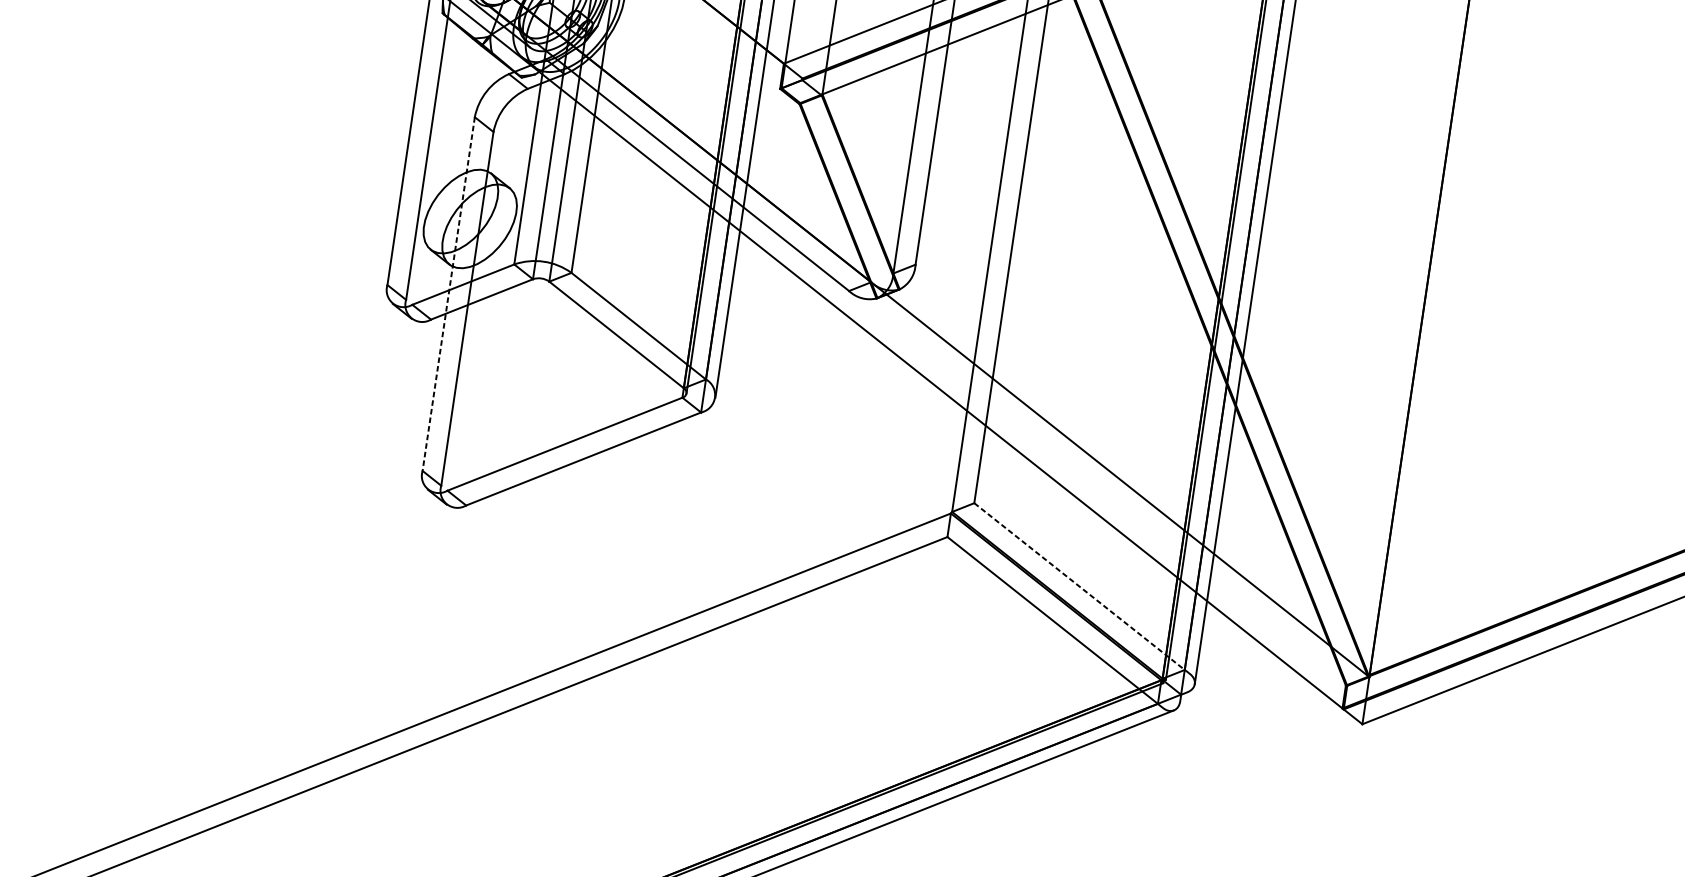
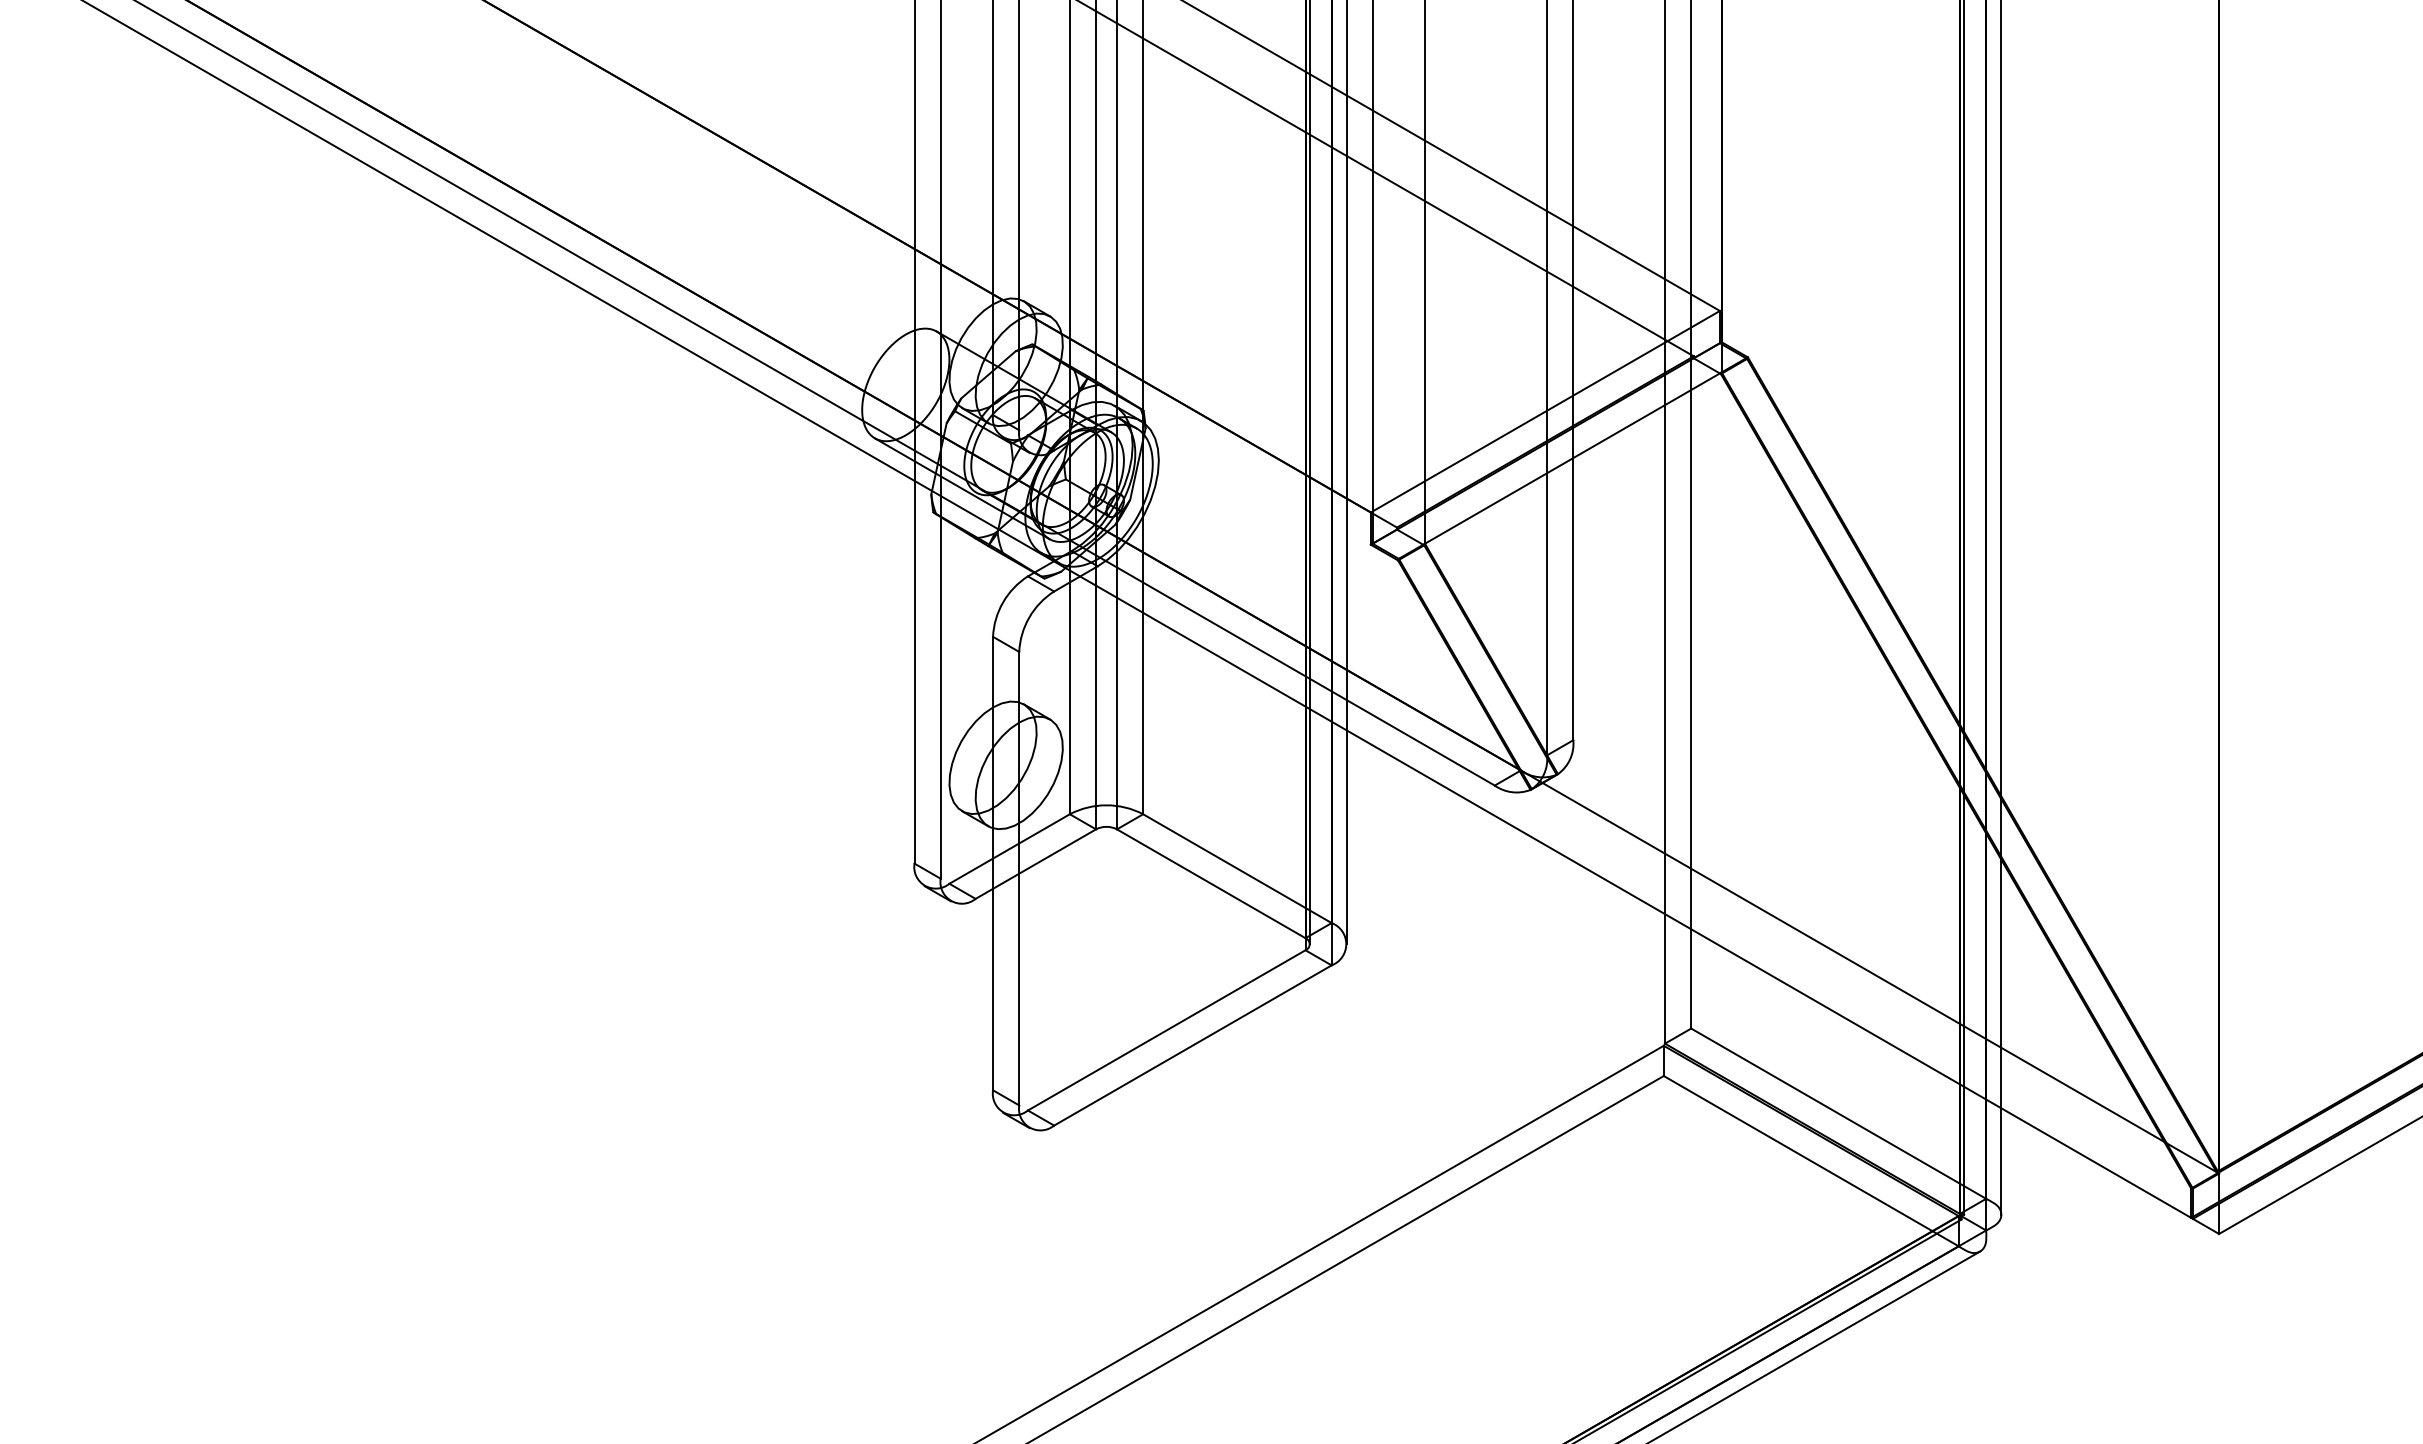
line: (449, 294) -> (993, 863), dashed -> solid
line: (1080, 586) -> (1839, 1113), dashed -> solid

